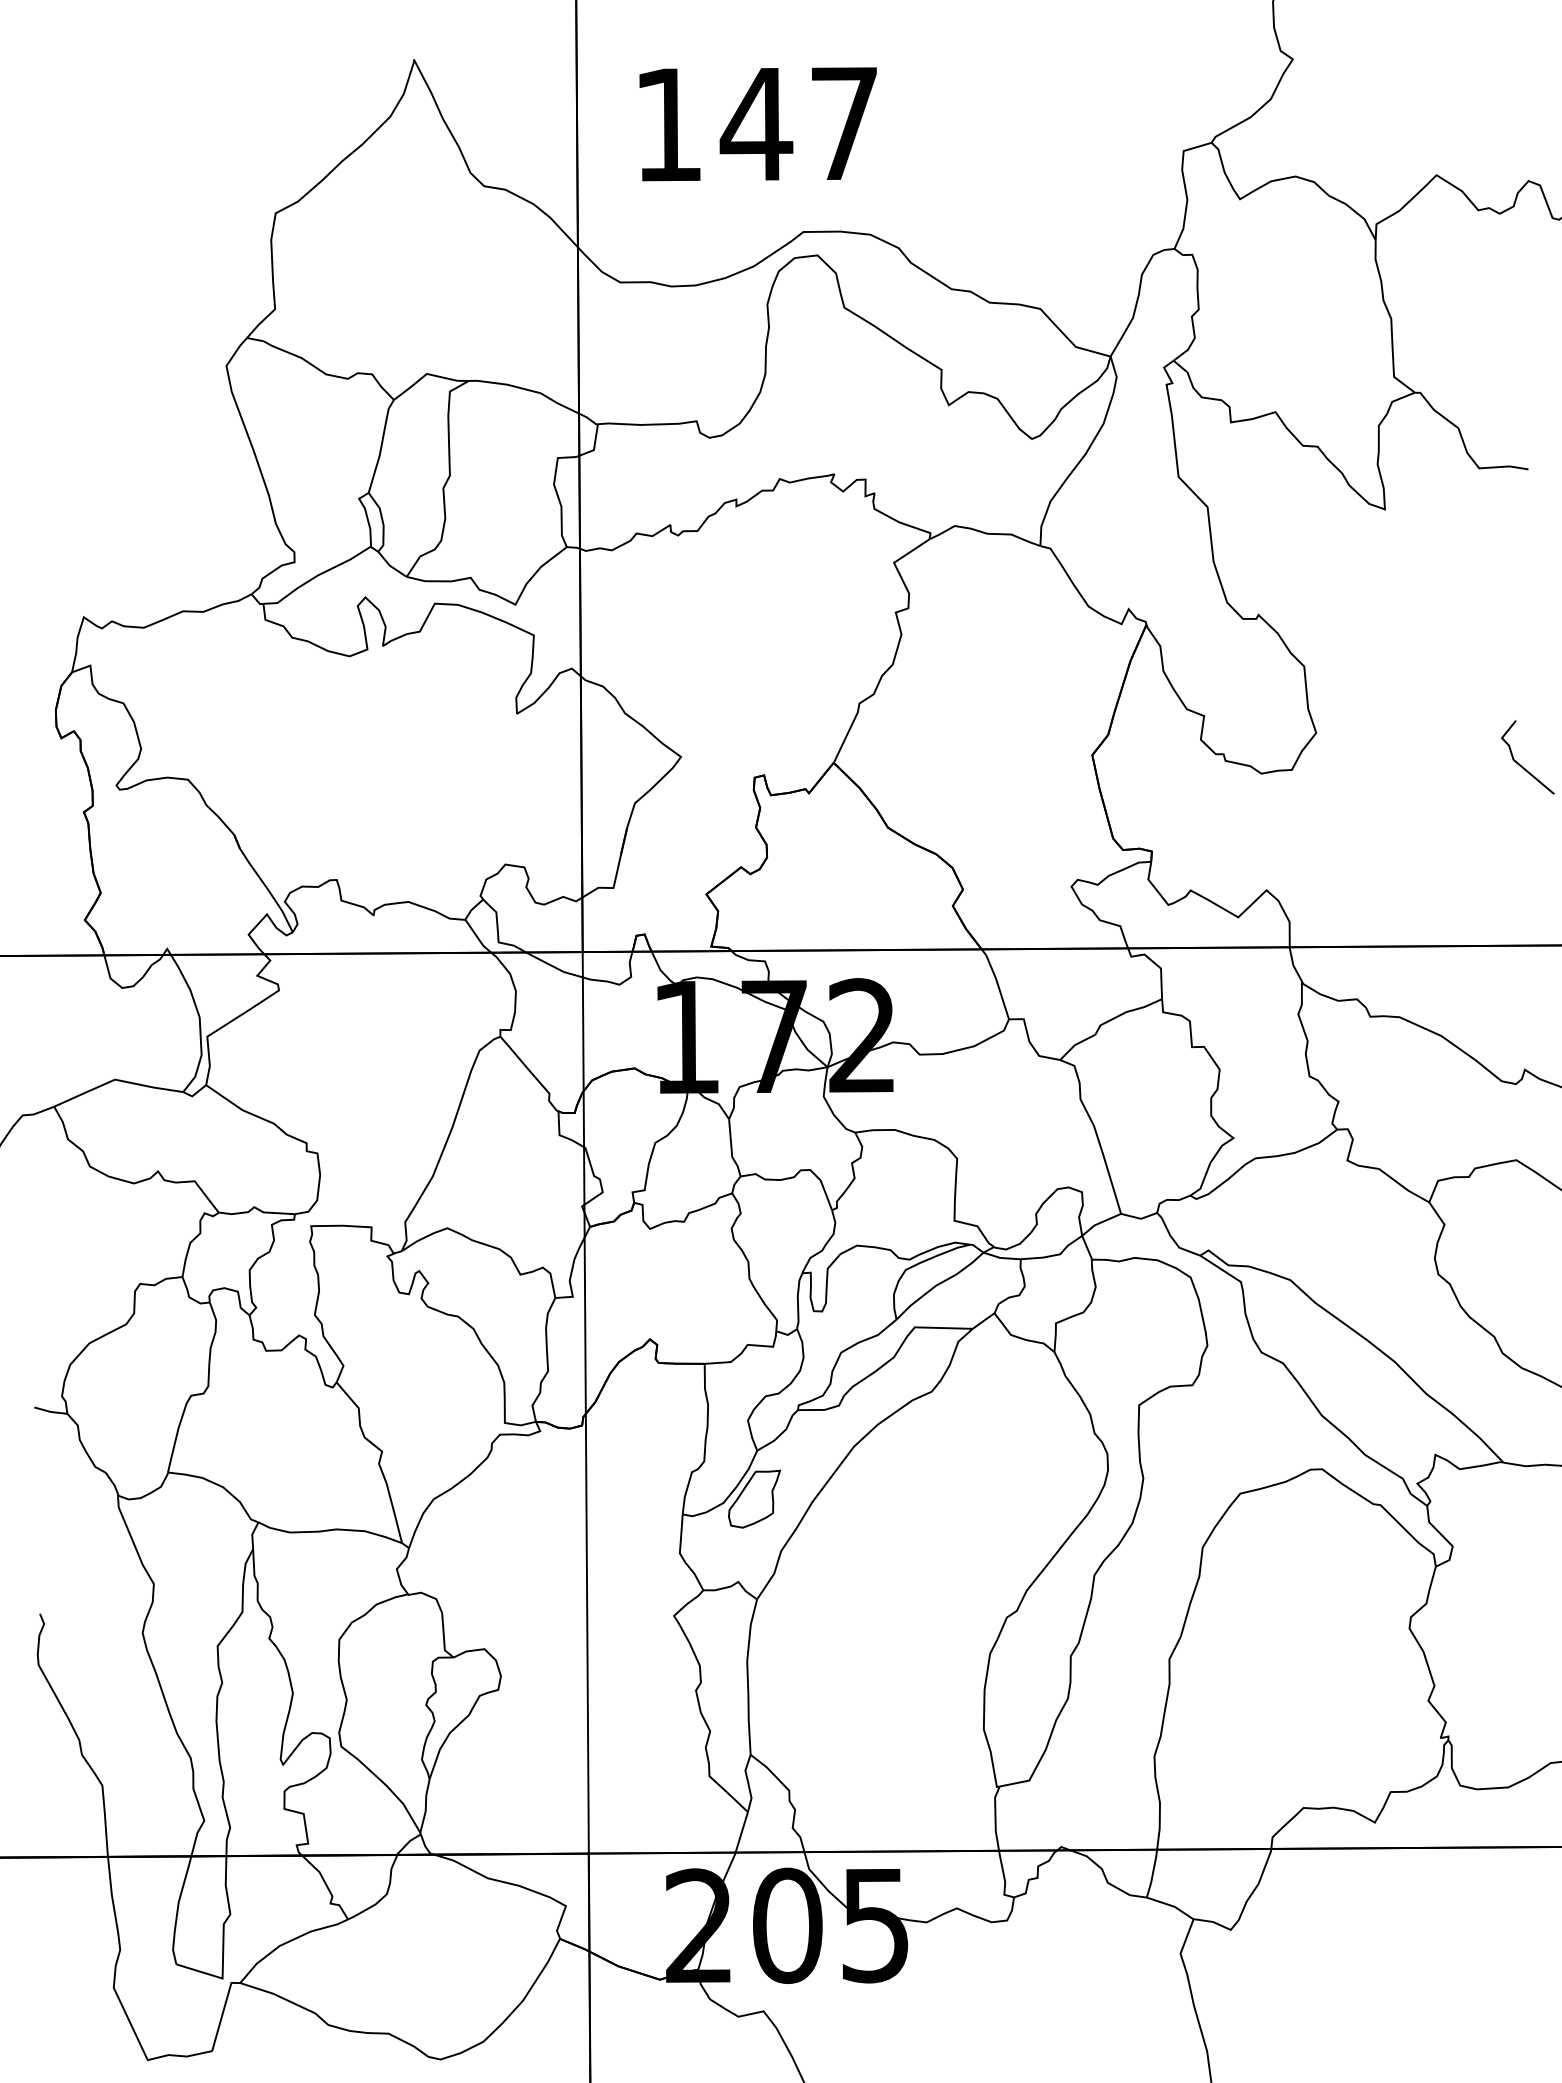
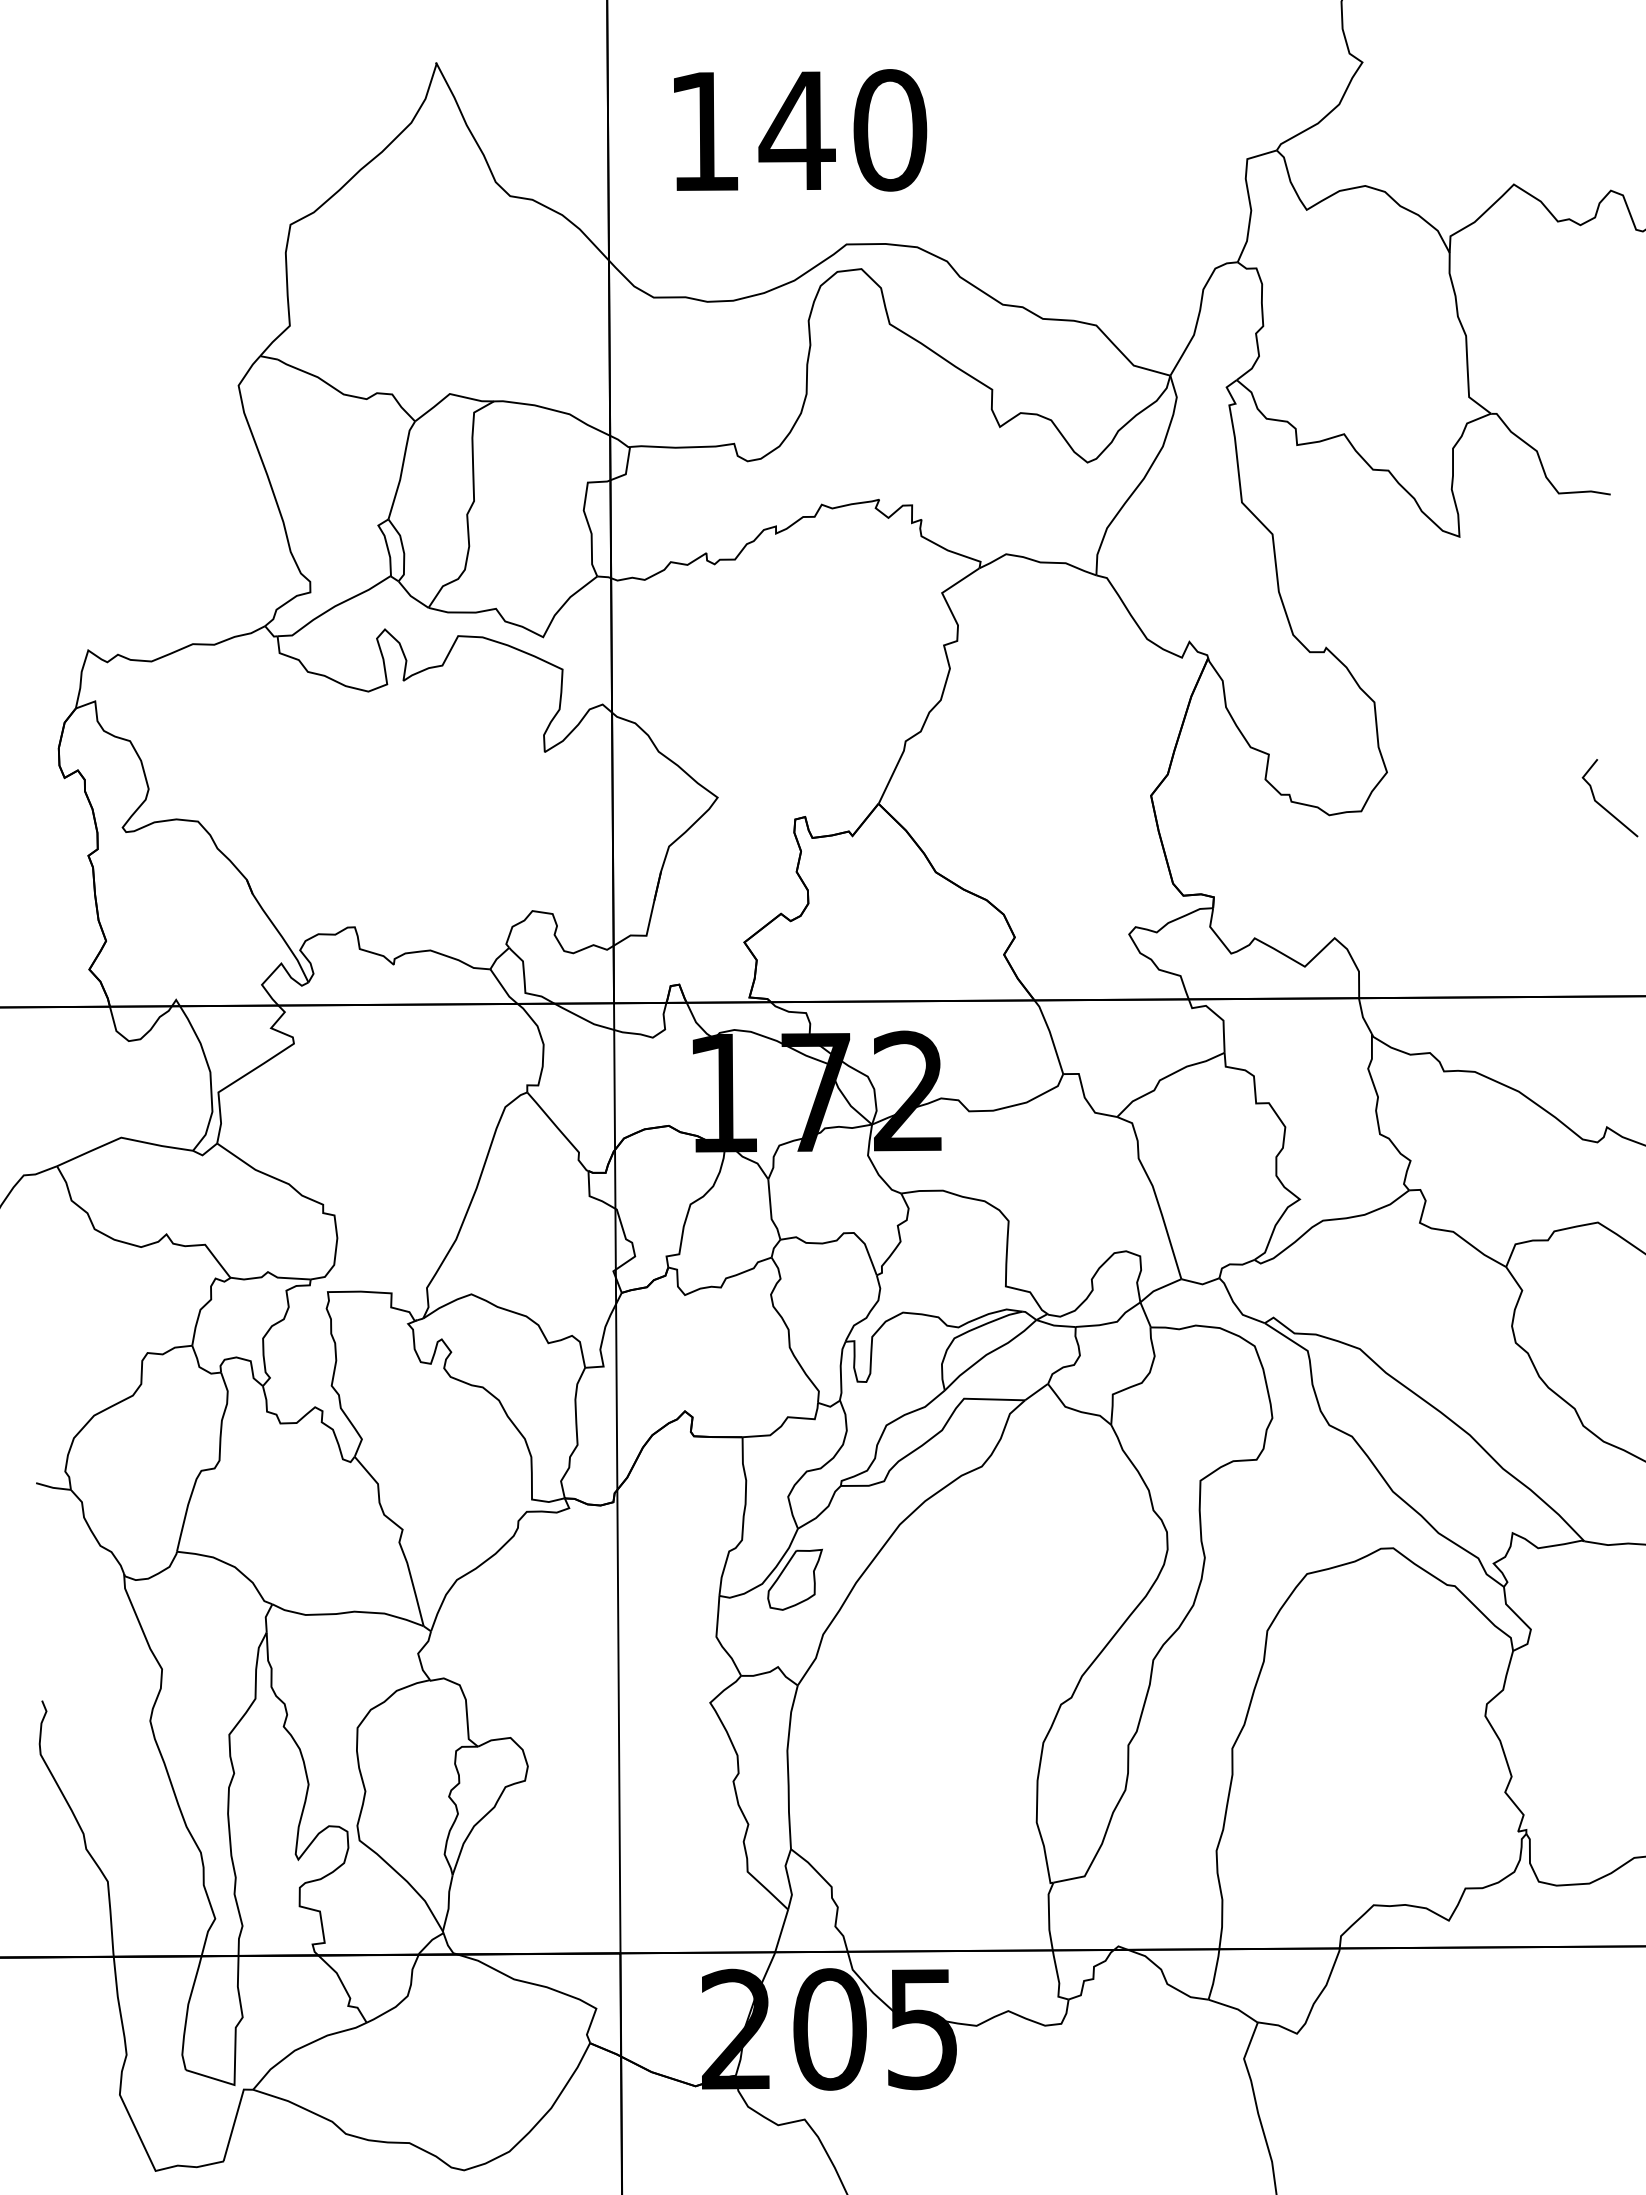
text: (845, 123) -> (890, 130), 147 -> 140

